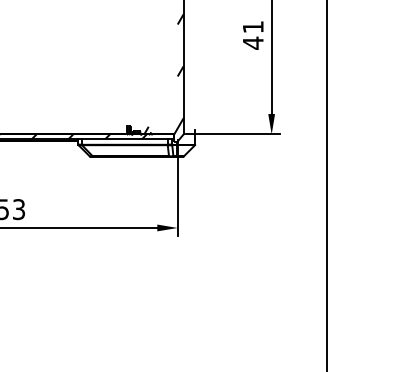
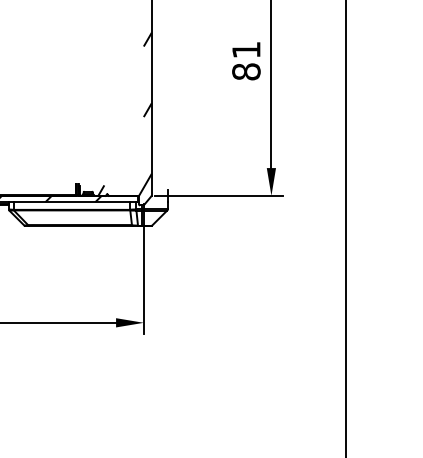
text: (252, 42) -> (245, 70), 41 -> 81

